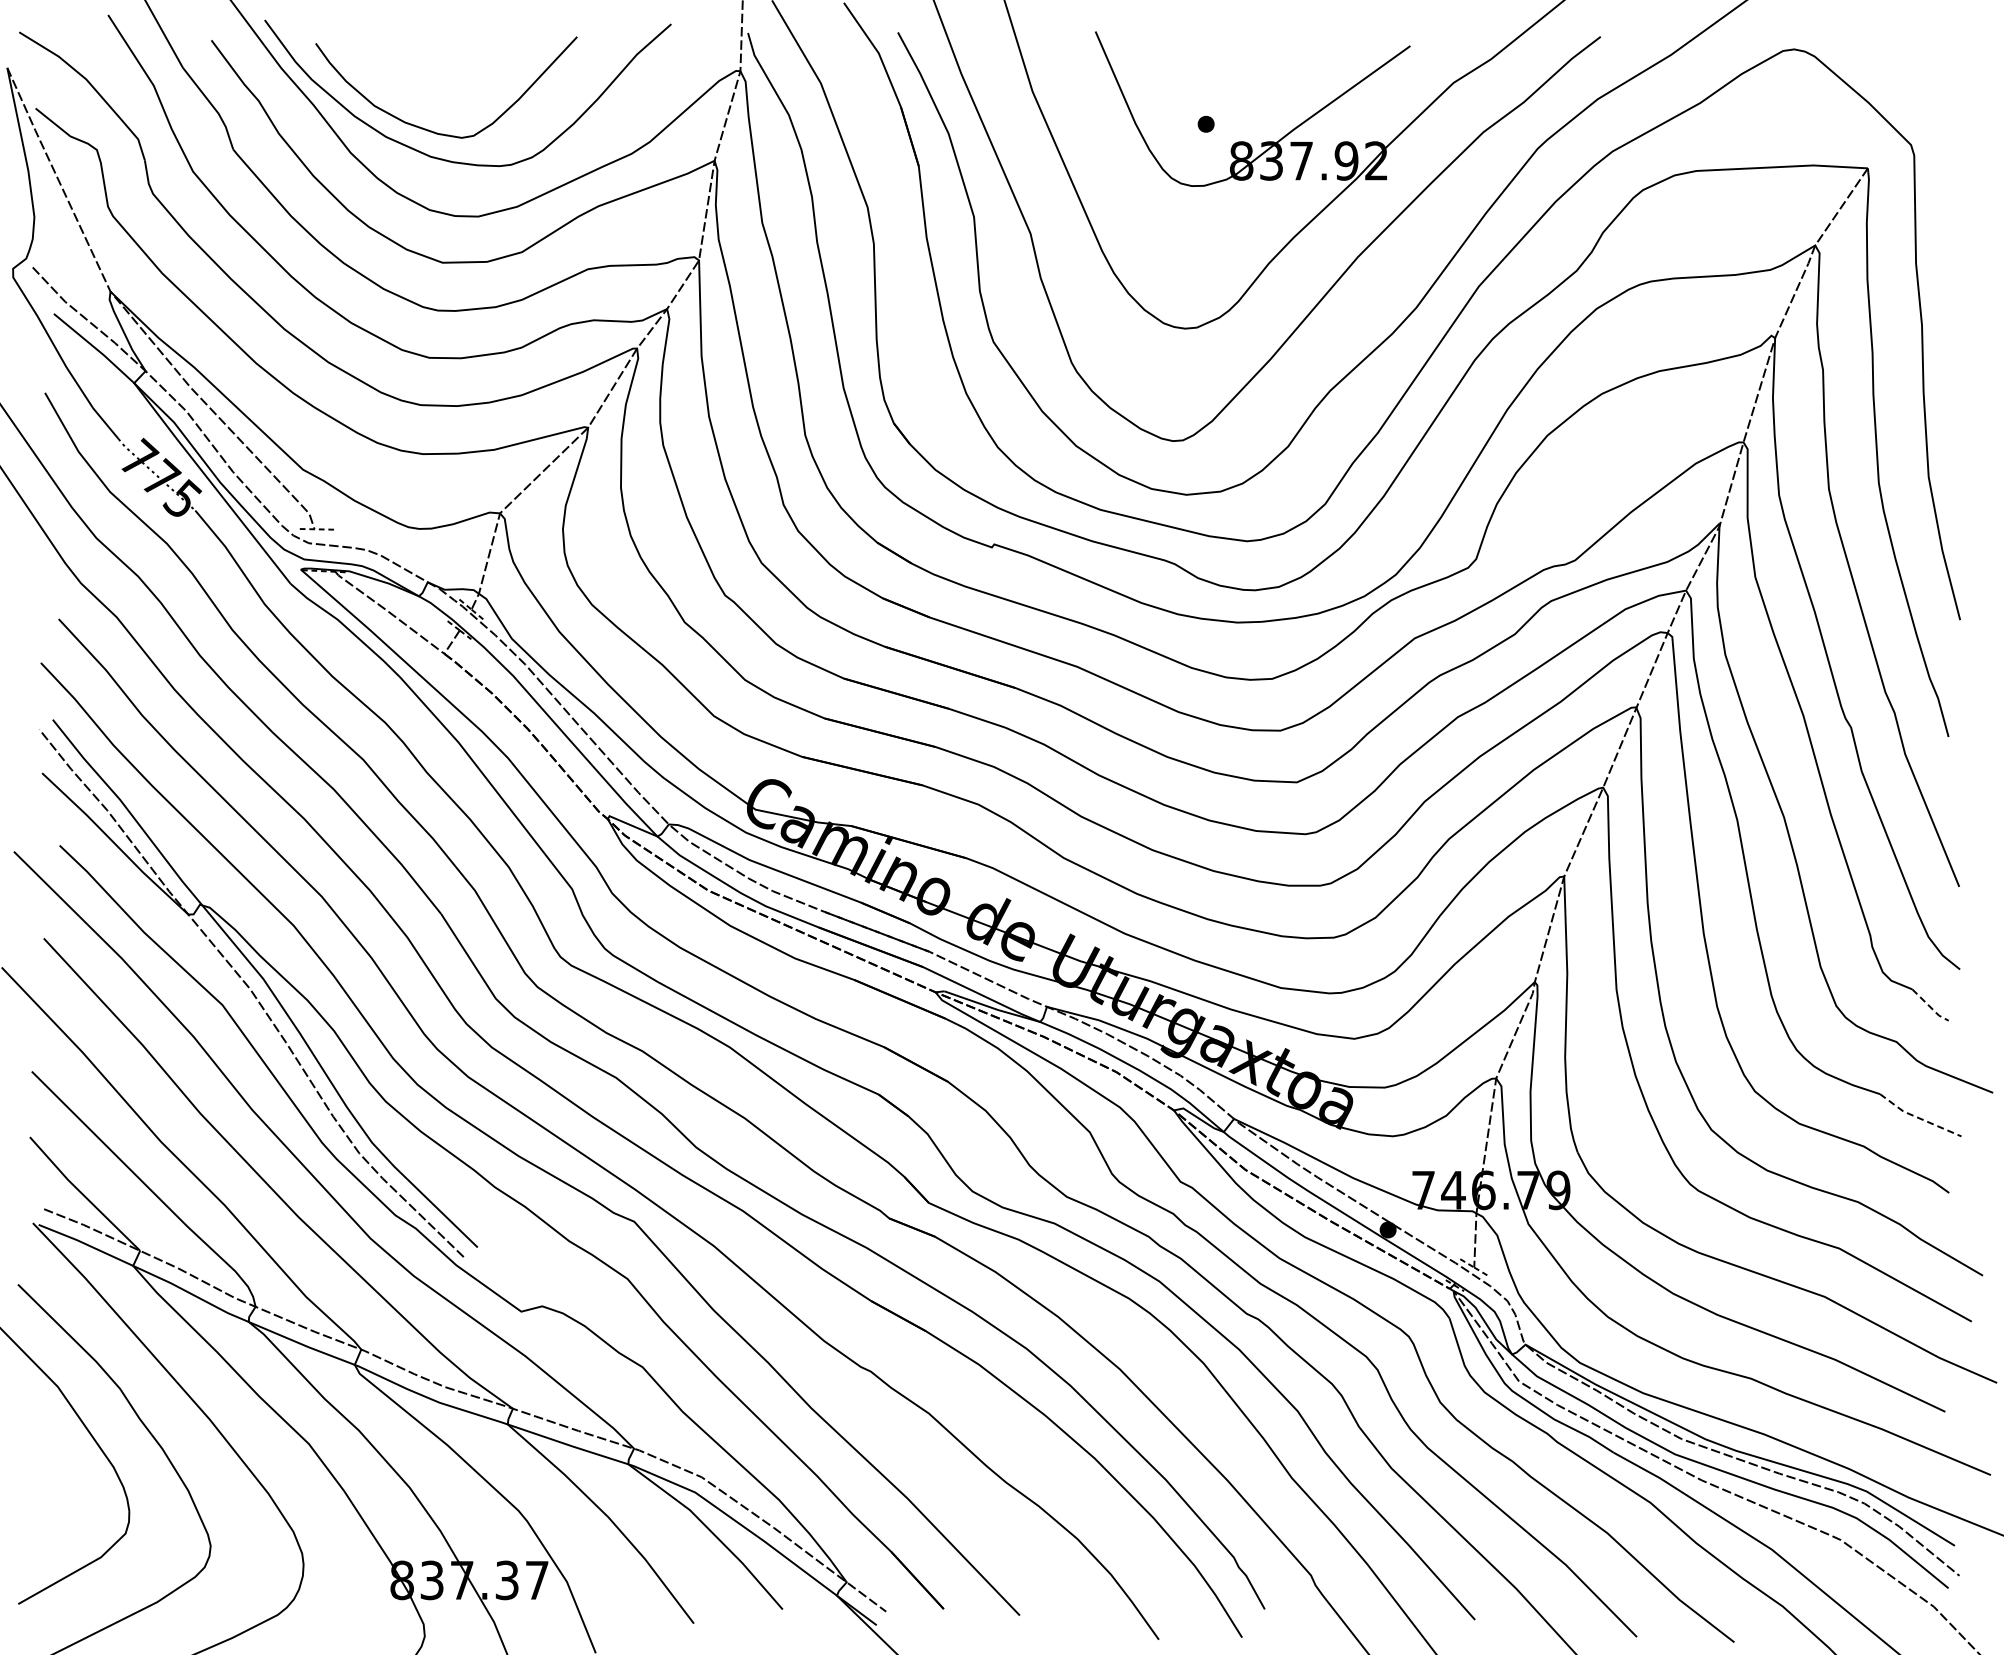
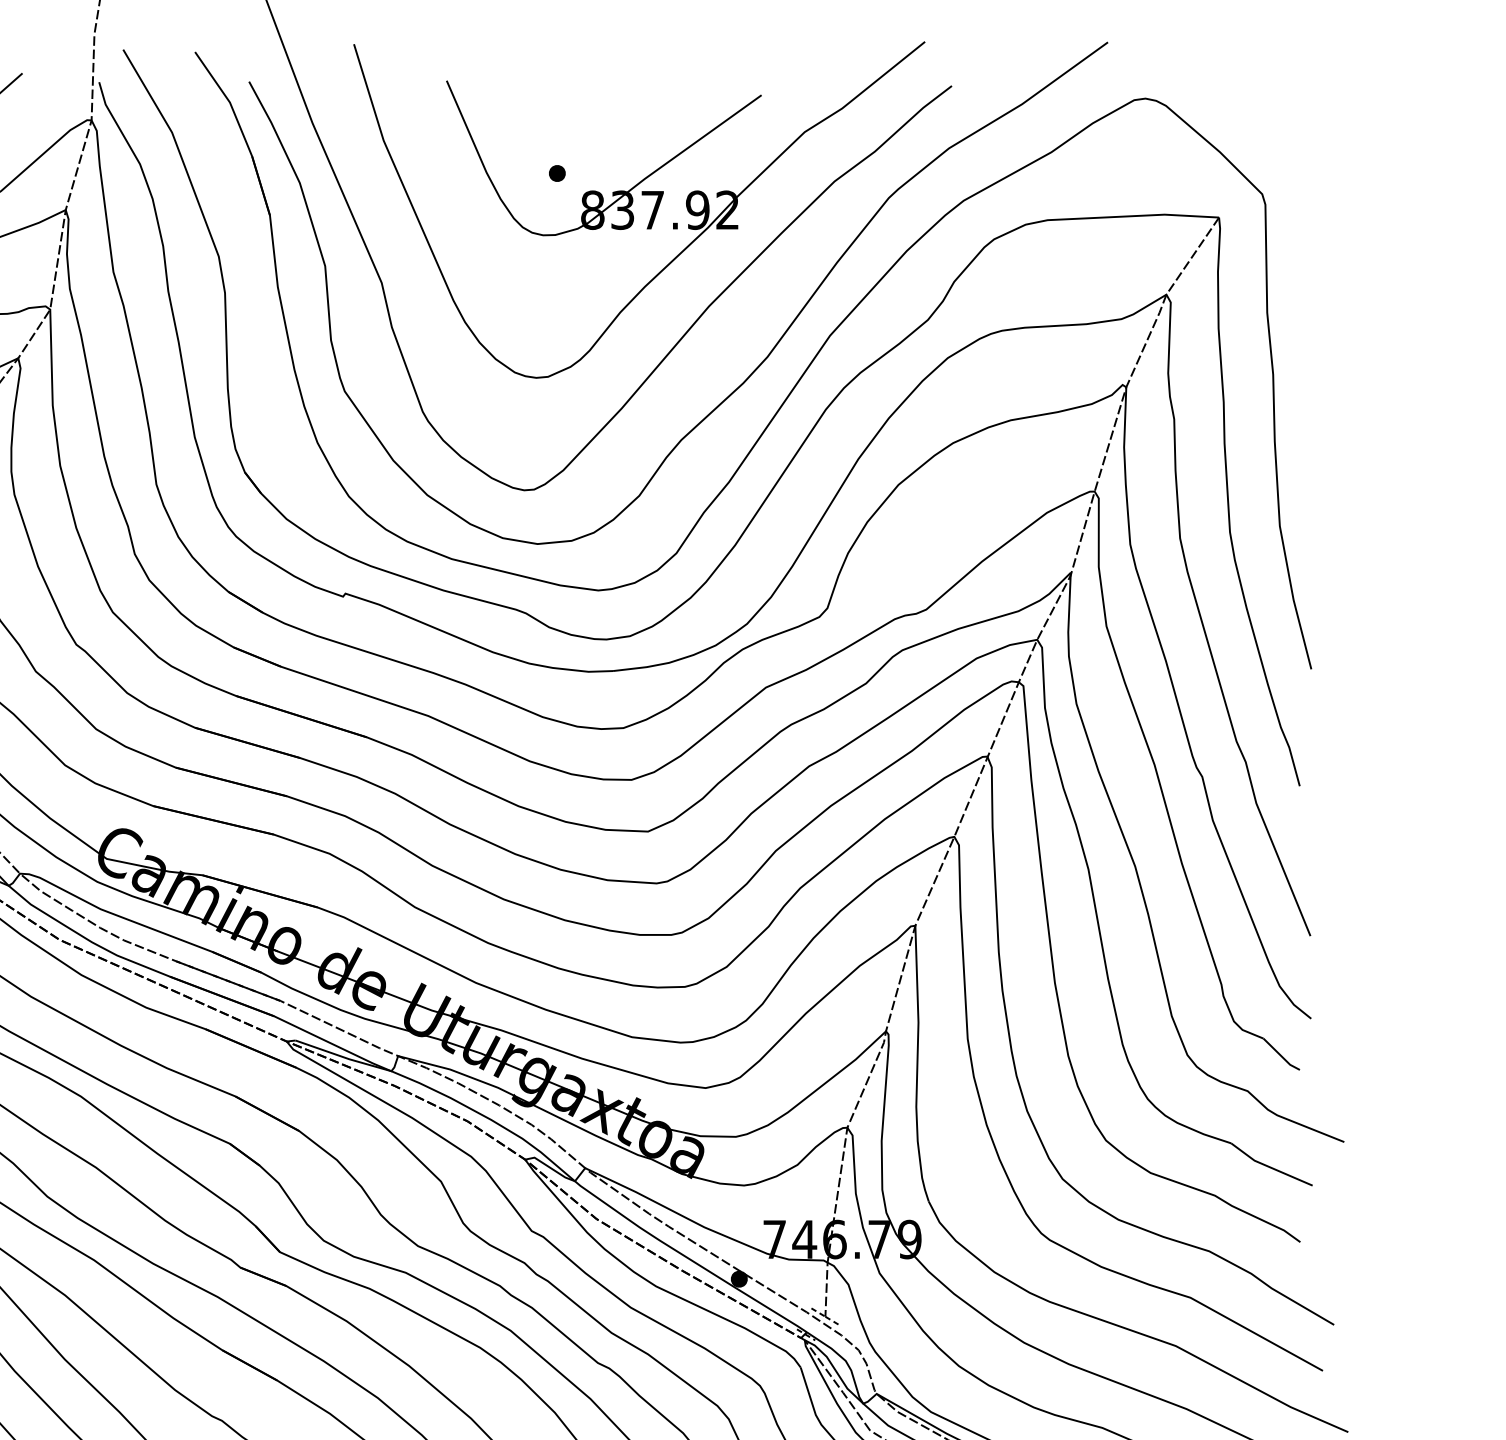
line: (1929, 1006) -> (1280, 1055), dashed -> solid
line: (1918, 1118) -> (1269, 1167), dashed -> solid

